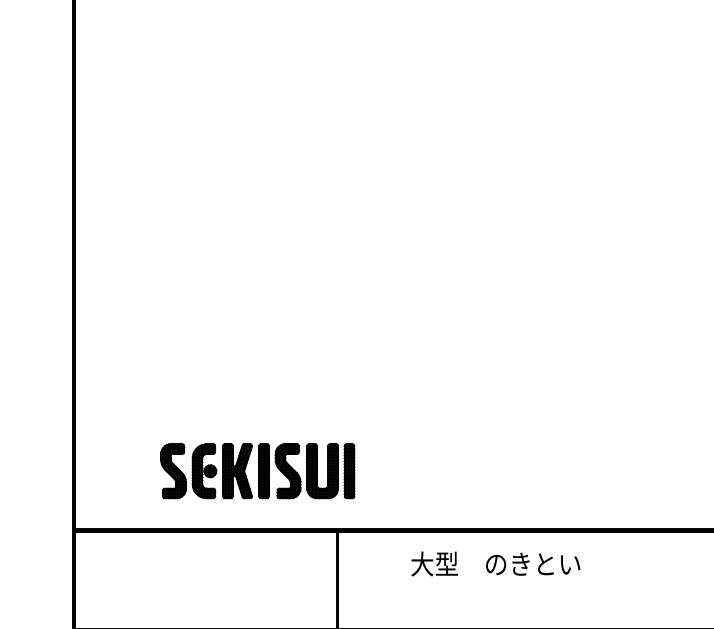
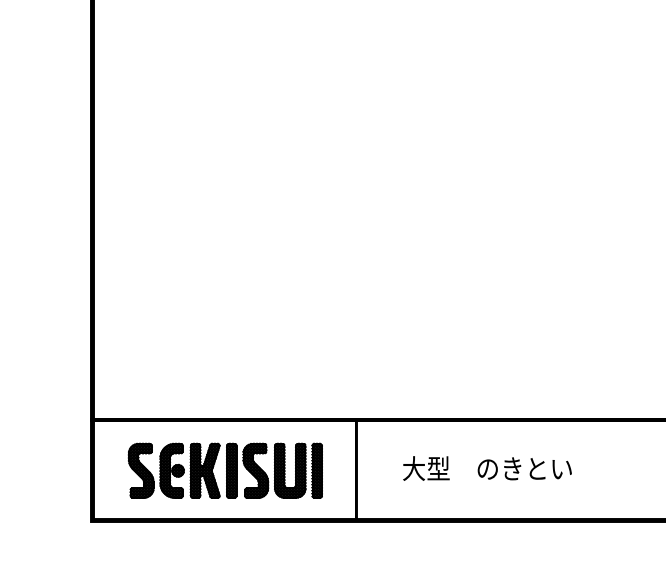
part: (257, 471) -> (225, 471), moved
text: (495, 563) -> (487, 468), moved

